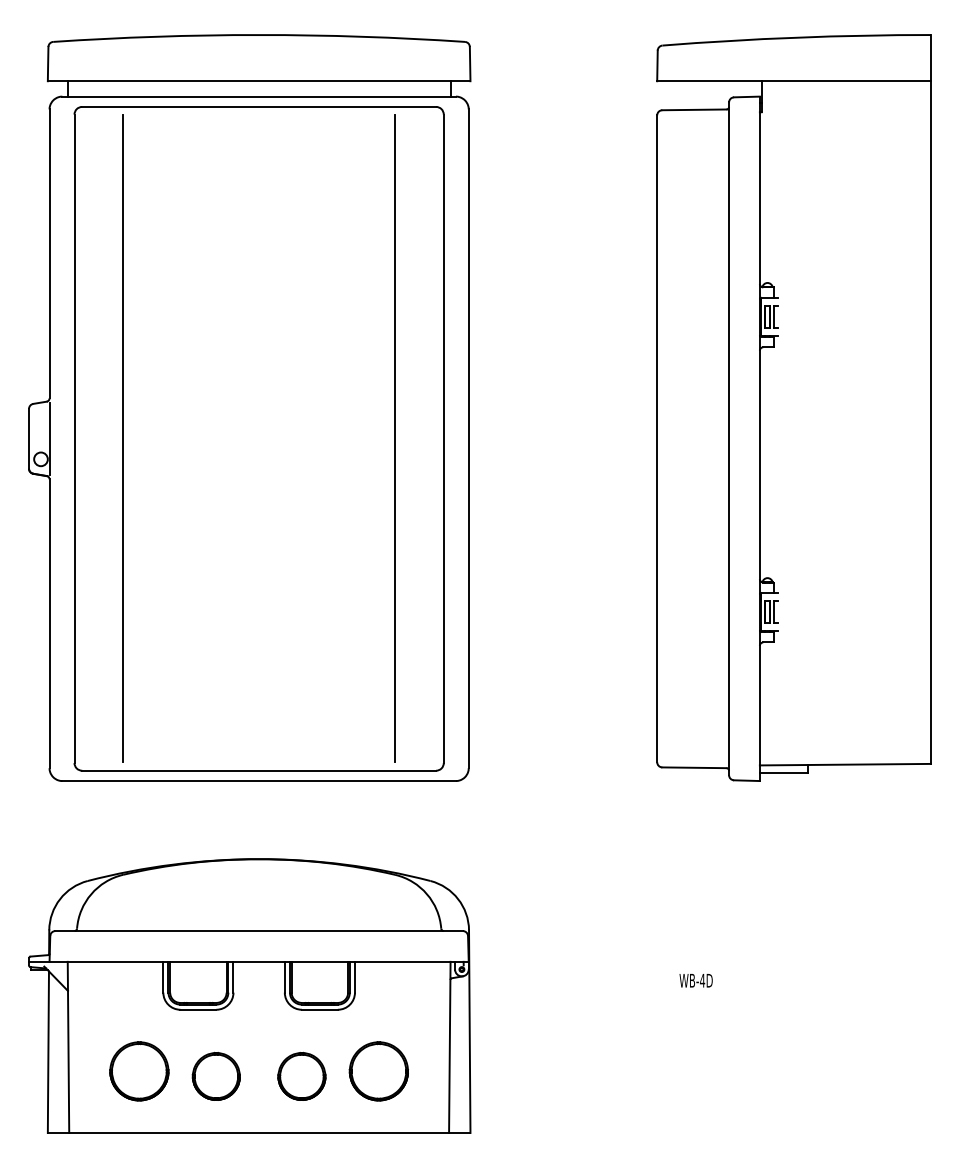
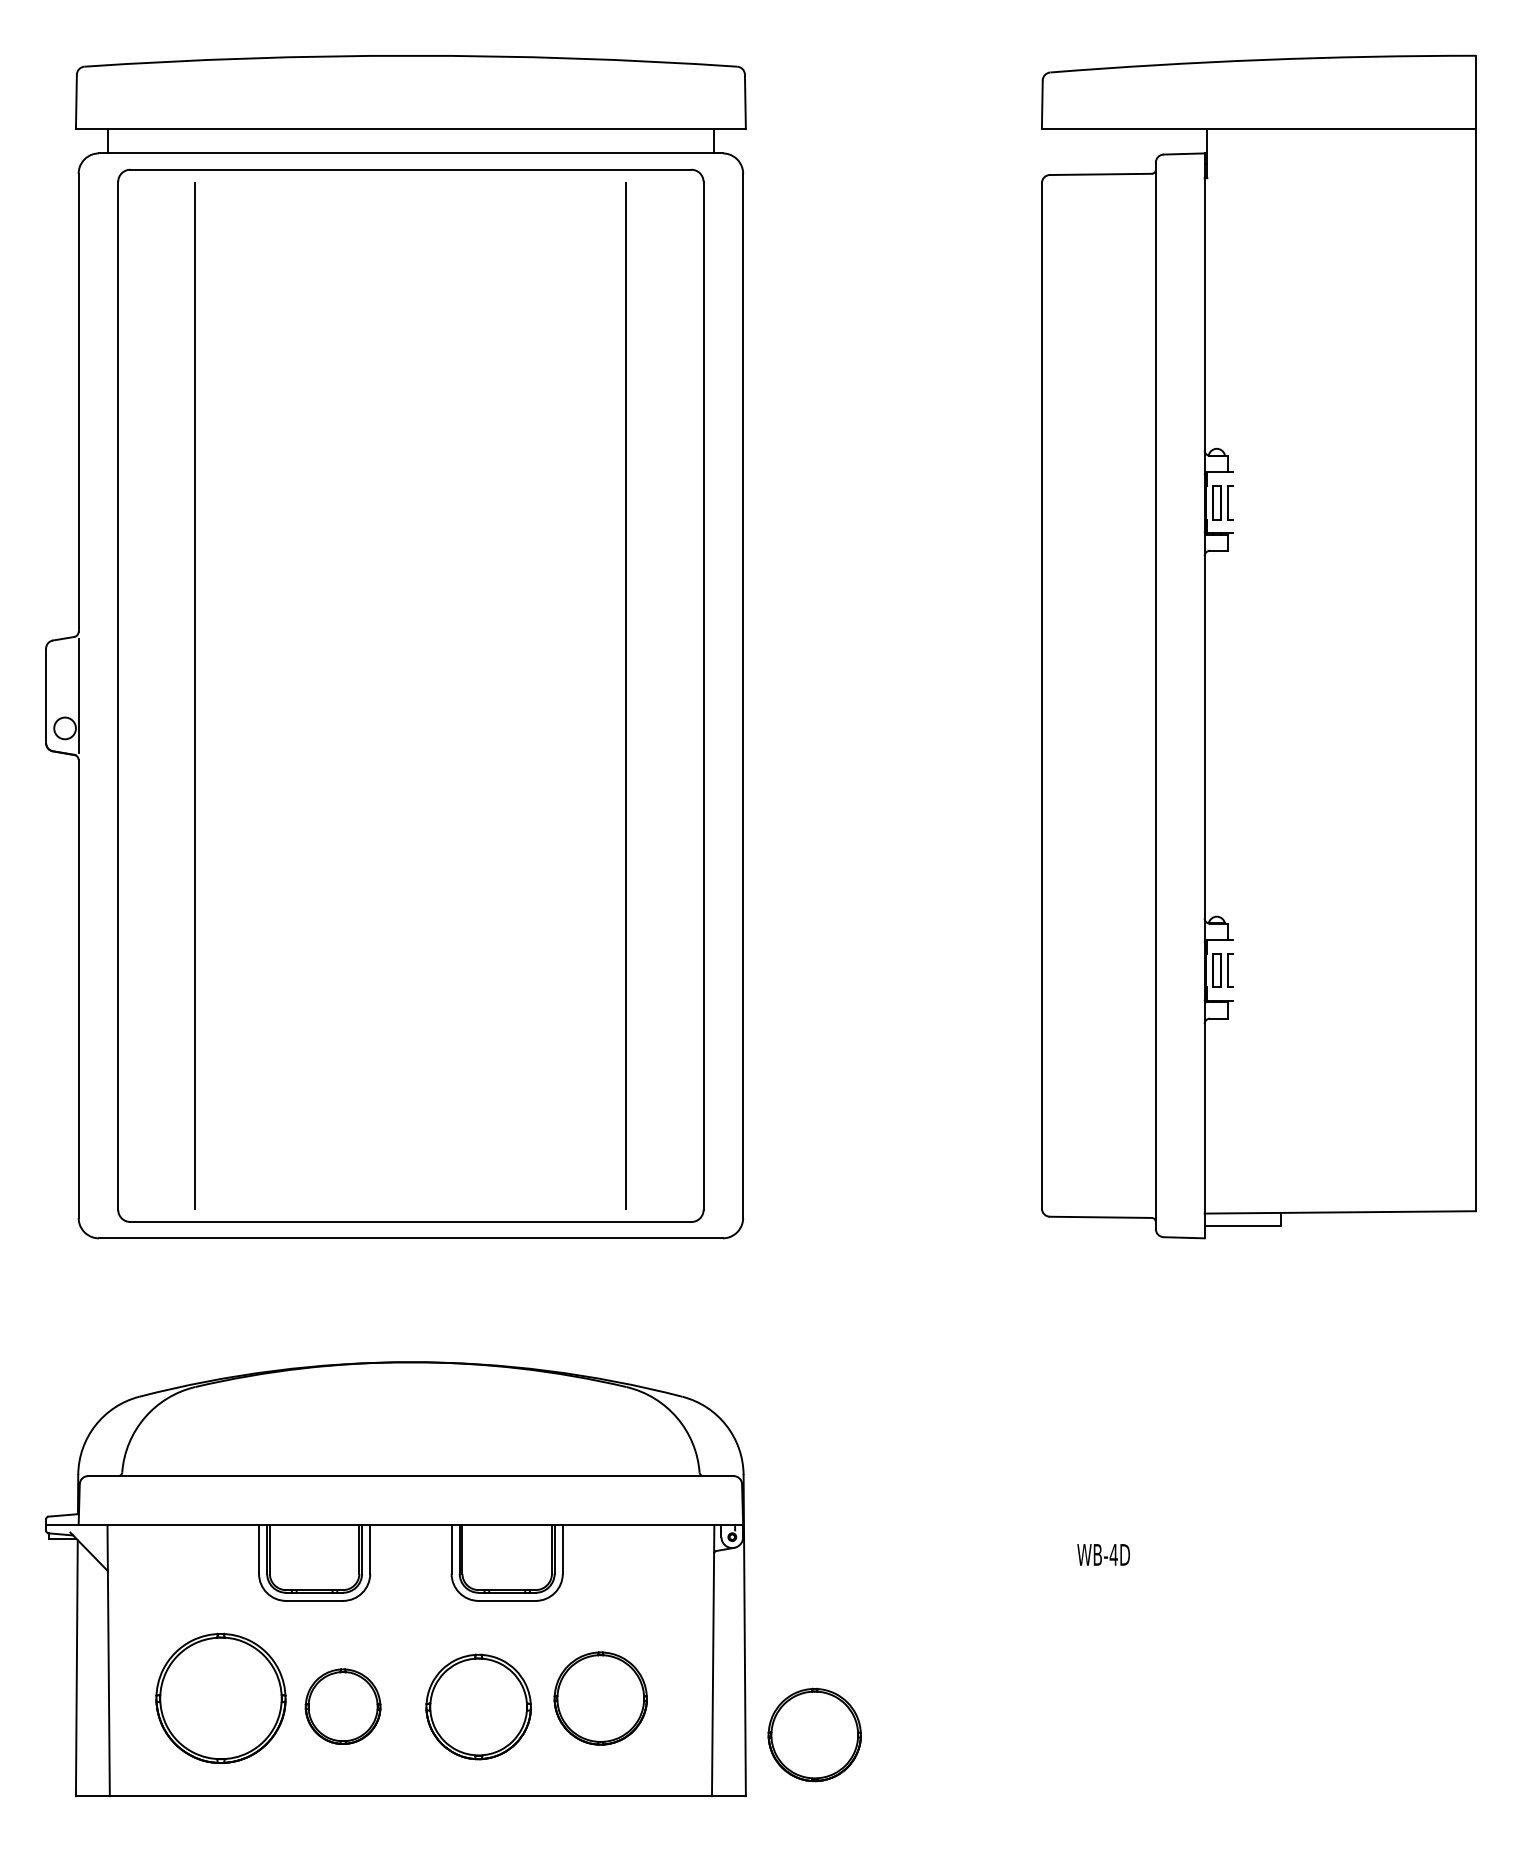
part: (139, 1071) -> (221, 1698), size x1.4
part: (301, 1075) -> (478, 1705), size x1.4
part: (513, 1094) -> (814, 1735), added

